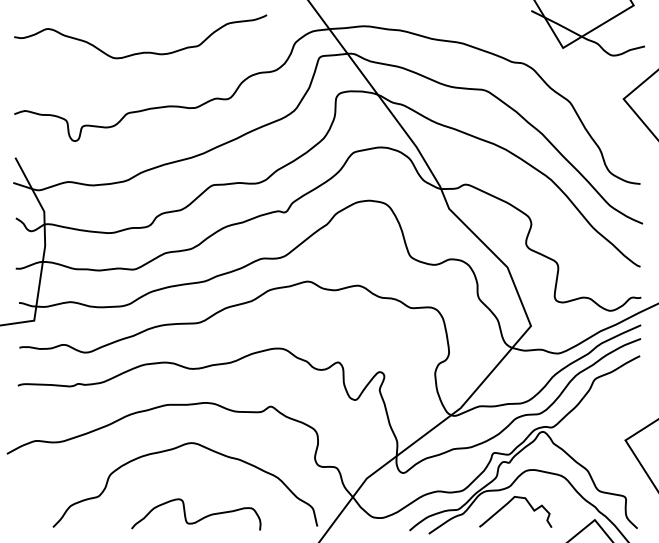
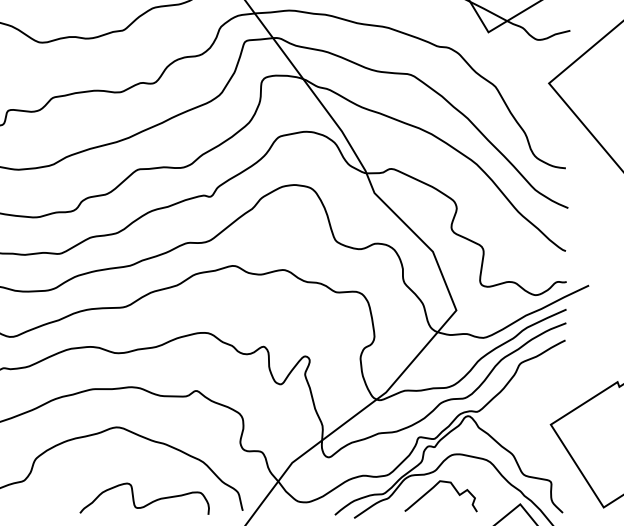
curve: (198, 519) -> (146, 503), moved

